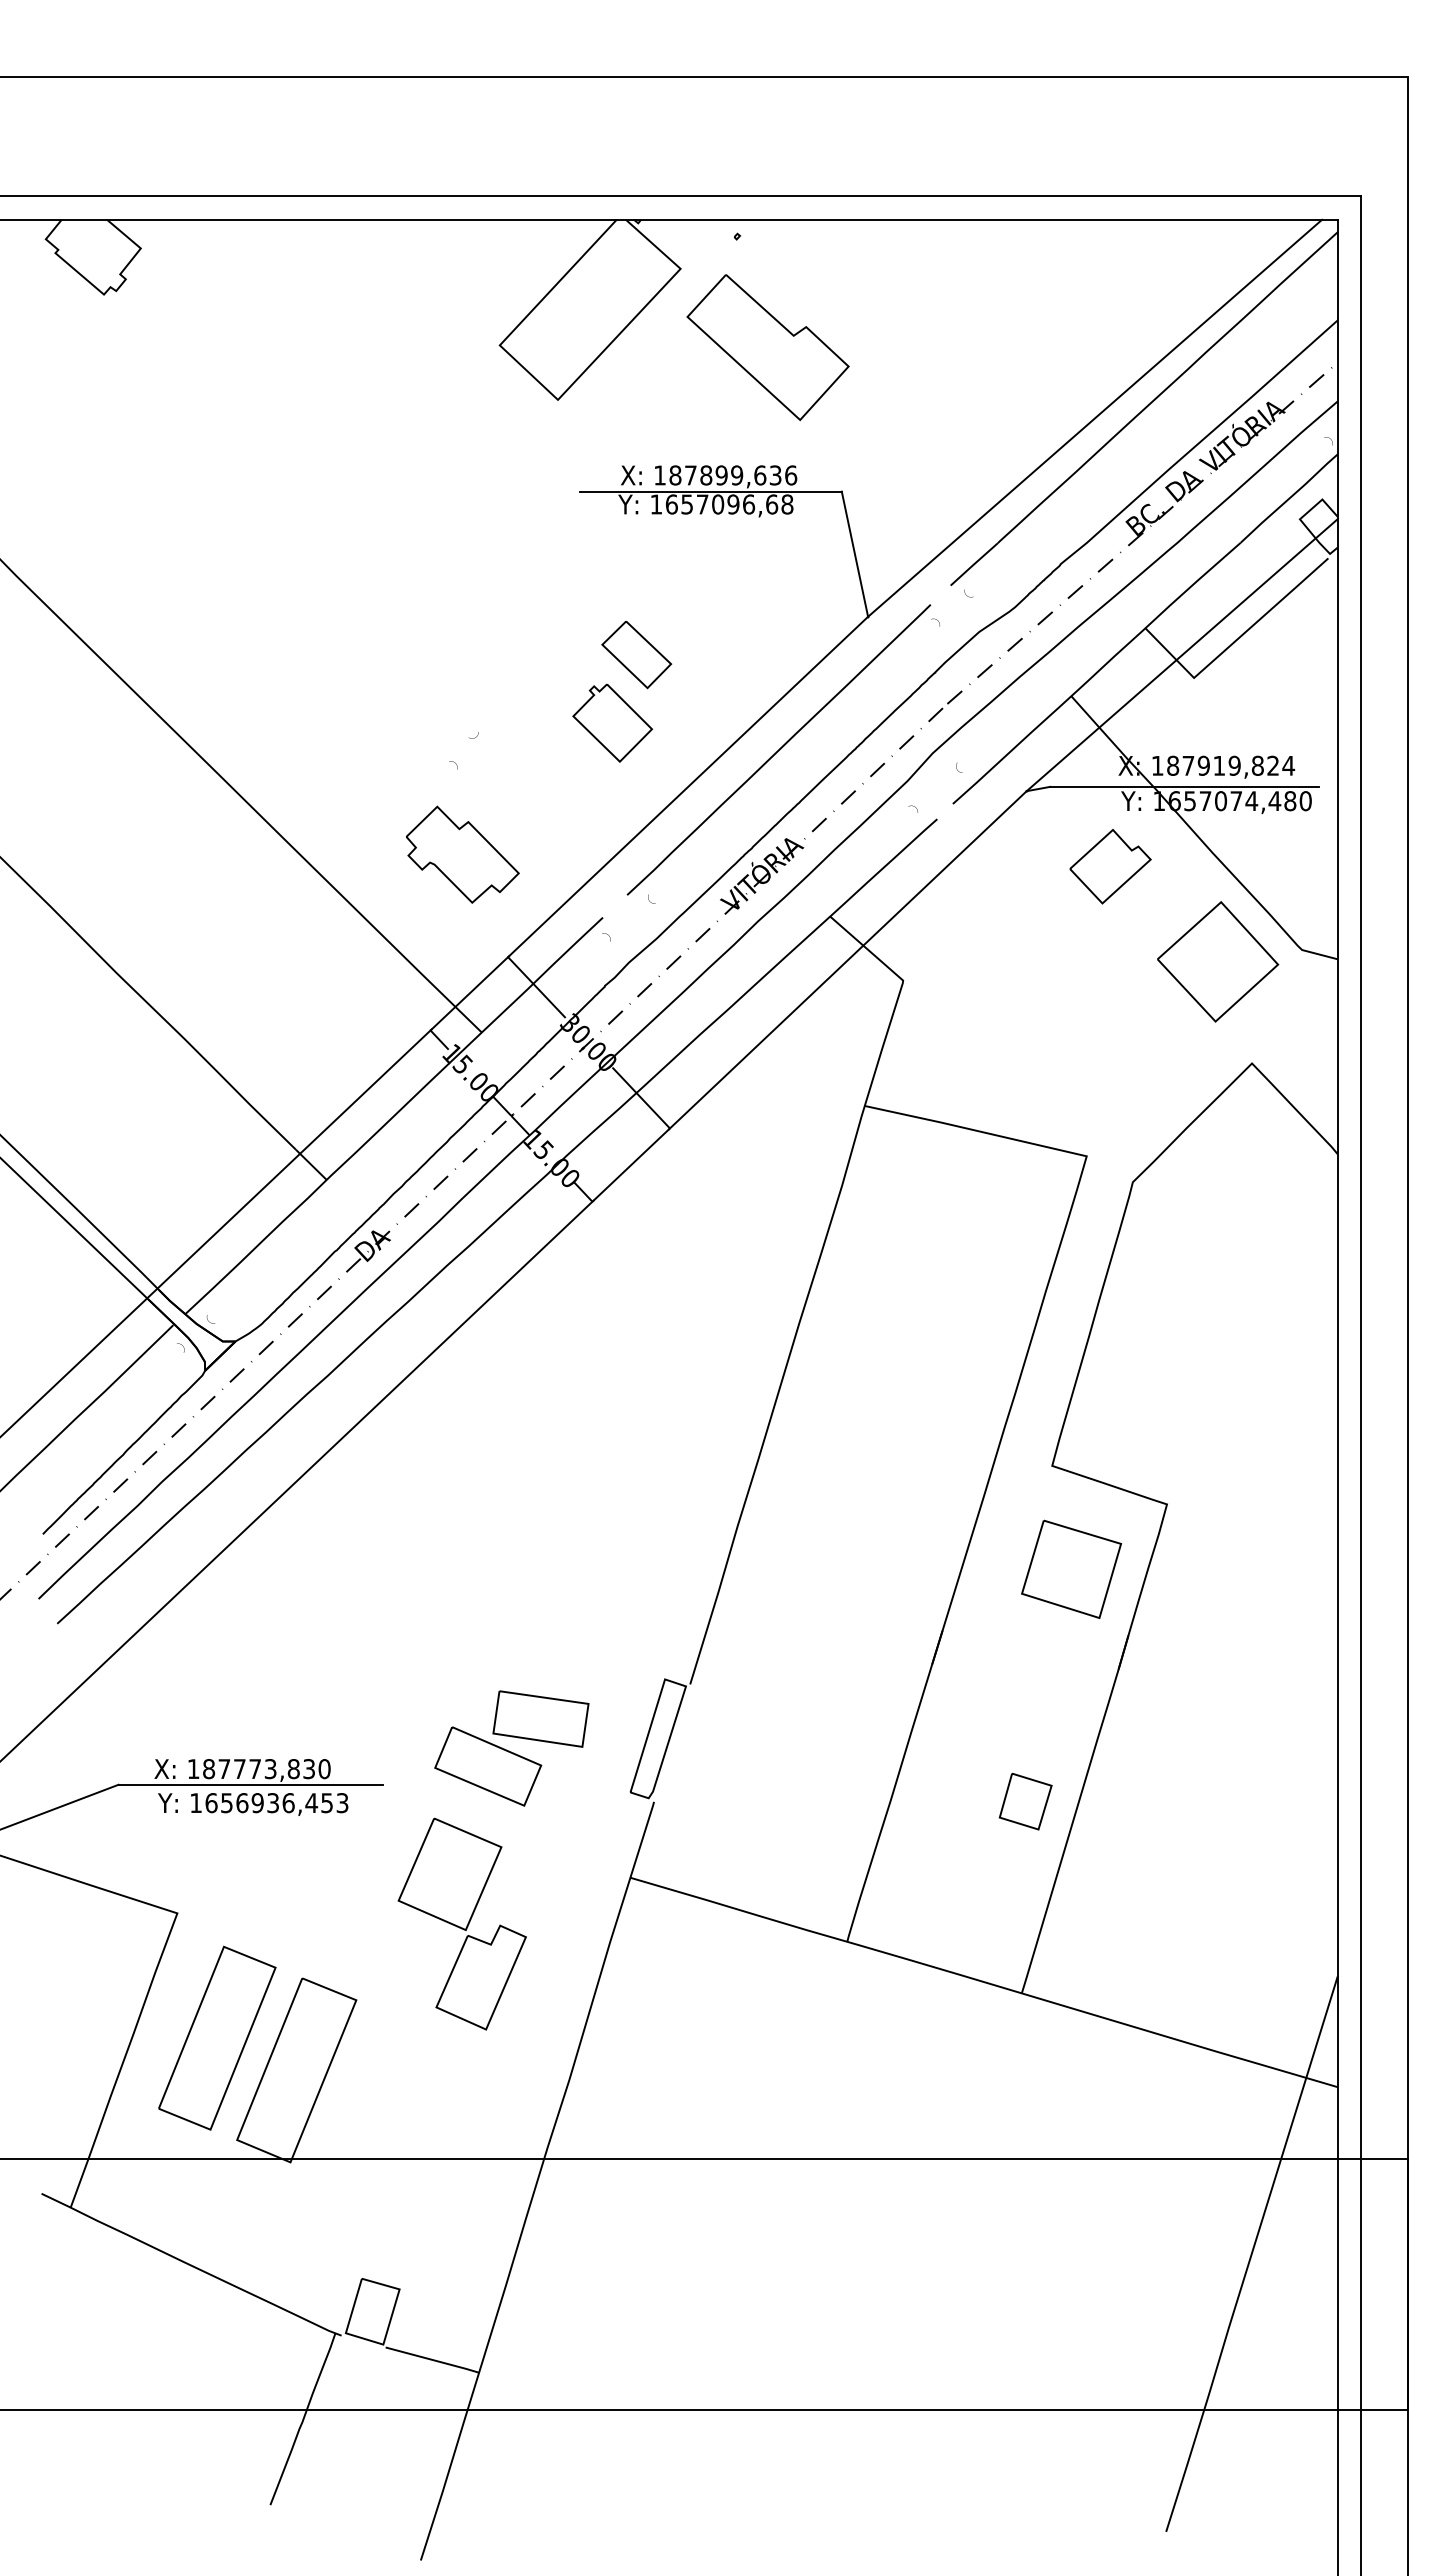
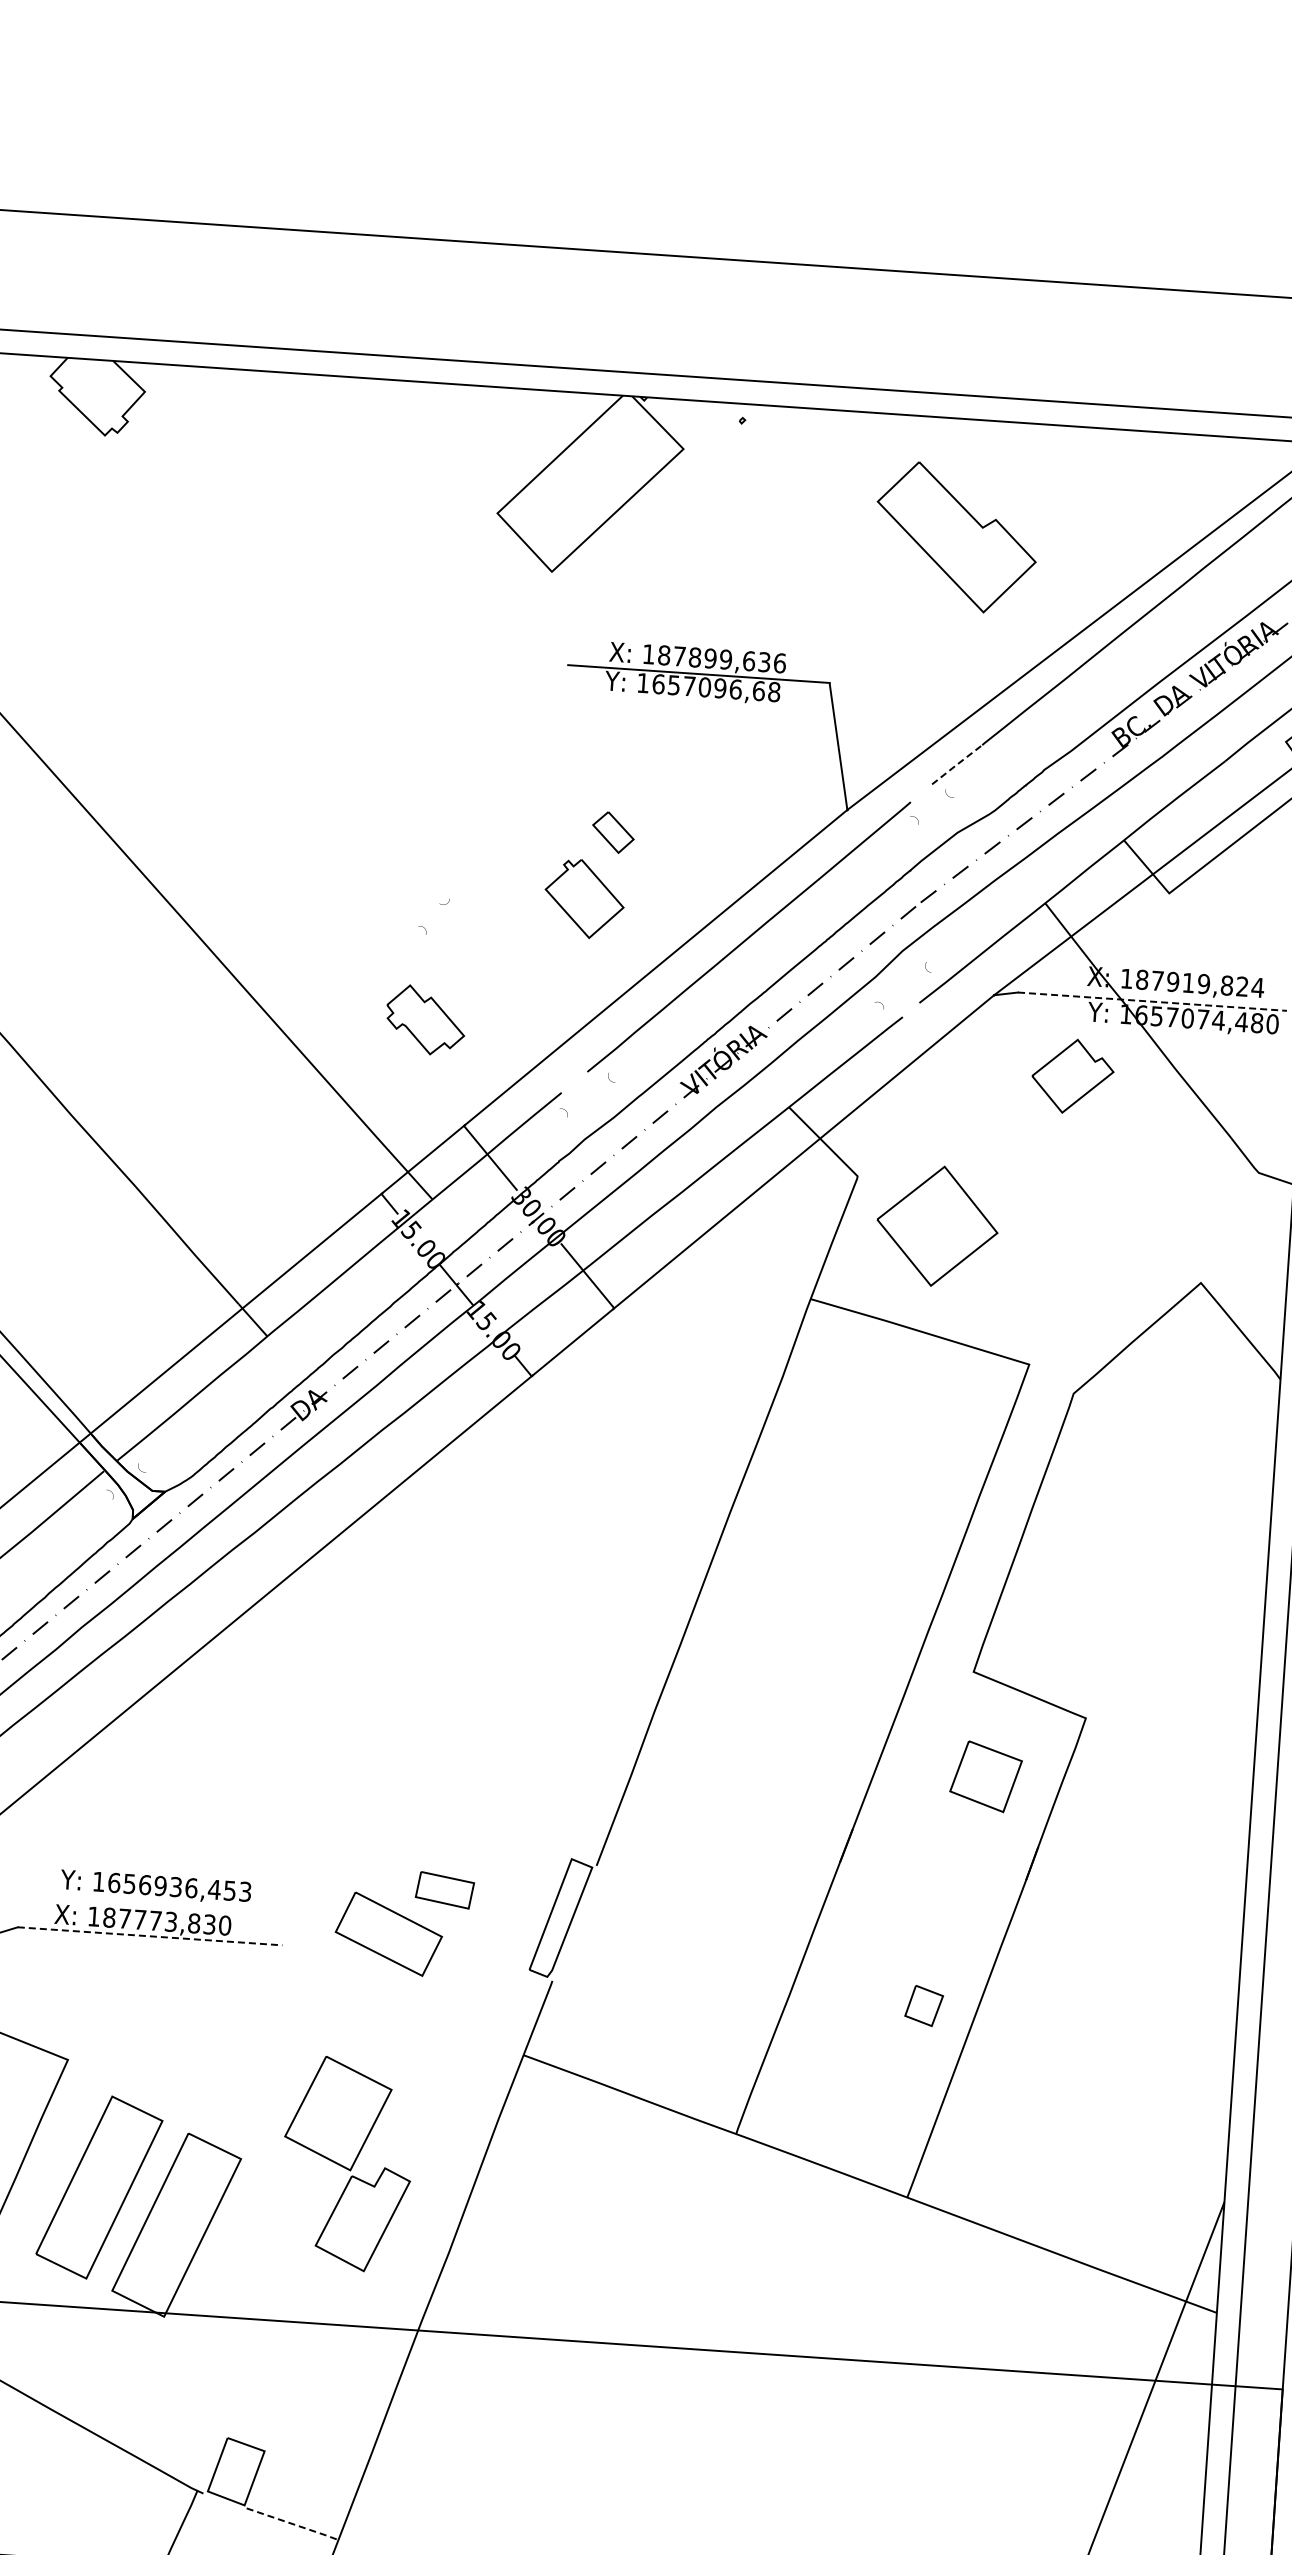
part: (767, 347) -> (955, 537), moved
line: (973, 564) -> (956, 764), solid -> dashed
part: (636, 655) -> (613, 832), size x0.6
line: (1185, 786) -> (1153, 1001), solid -> dashed
part: (462, 854) -> (425, 1020), size x0.7
part: (1218, 961) -> (938, 1225), moved
part: (1071, 1568) -> (985, 1775), size x0.7
part: (540, 1718) -> (444, 1889), size x0.6
line: (251, 1784) -> (150, 1936), solid -> dashed
part: (1025, 1801) -> (924, 2005), size x0.7
text: (253, 1804) -> (156, 1887), moved
part: (461, 1923) -> (346, 2163), moved
line: (433, 2360) -> (293, 2524), solid -> dashed

